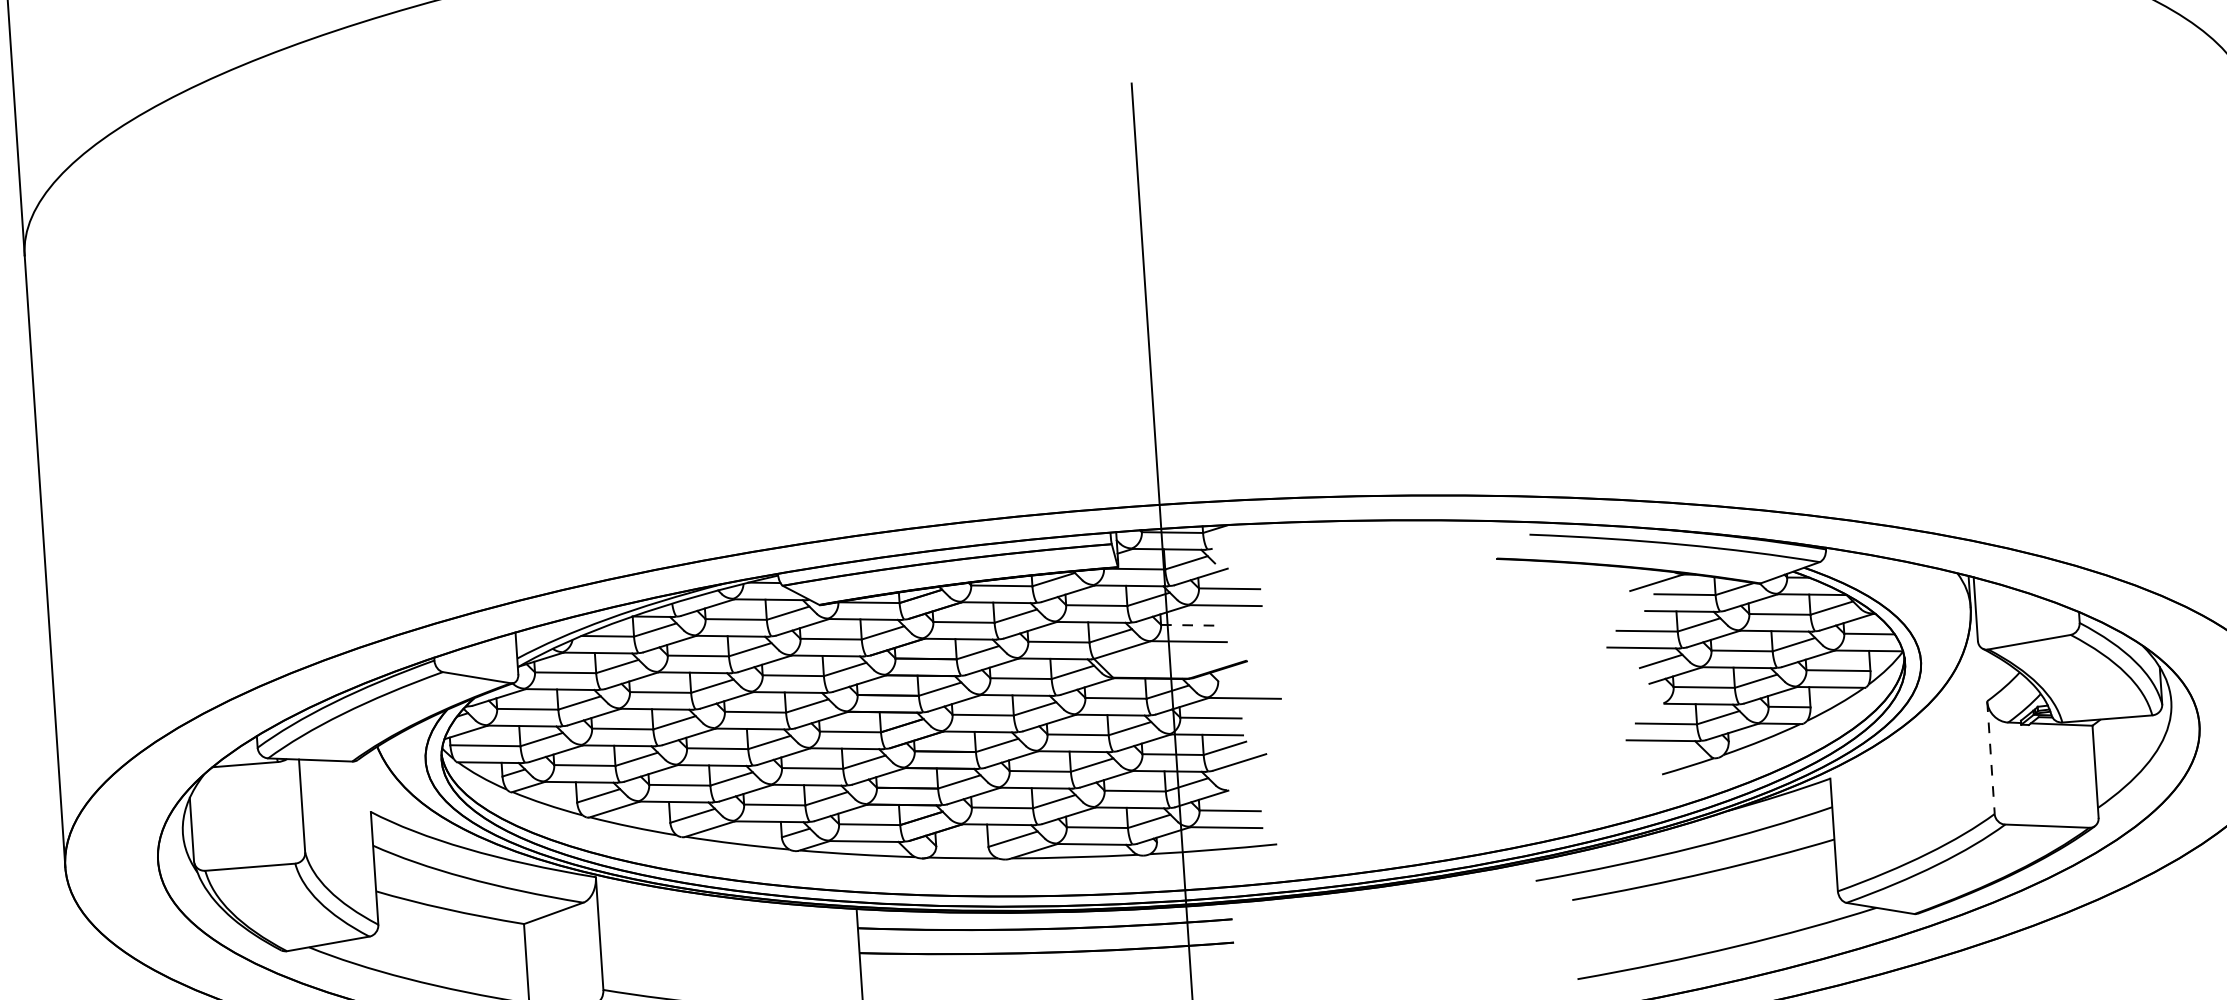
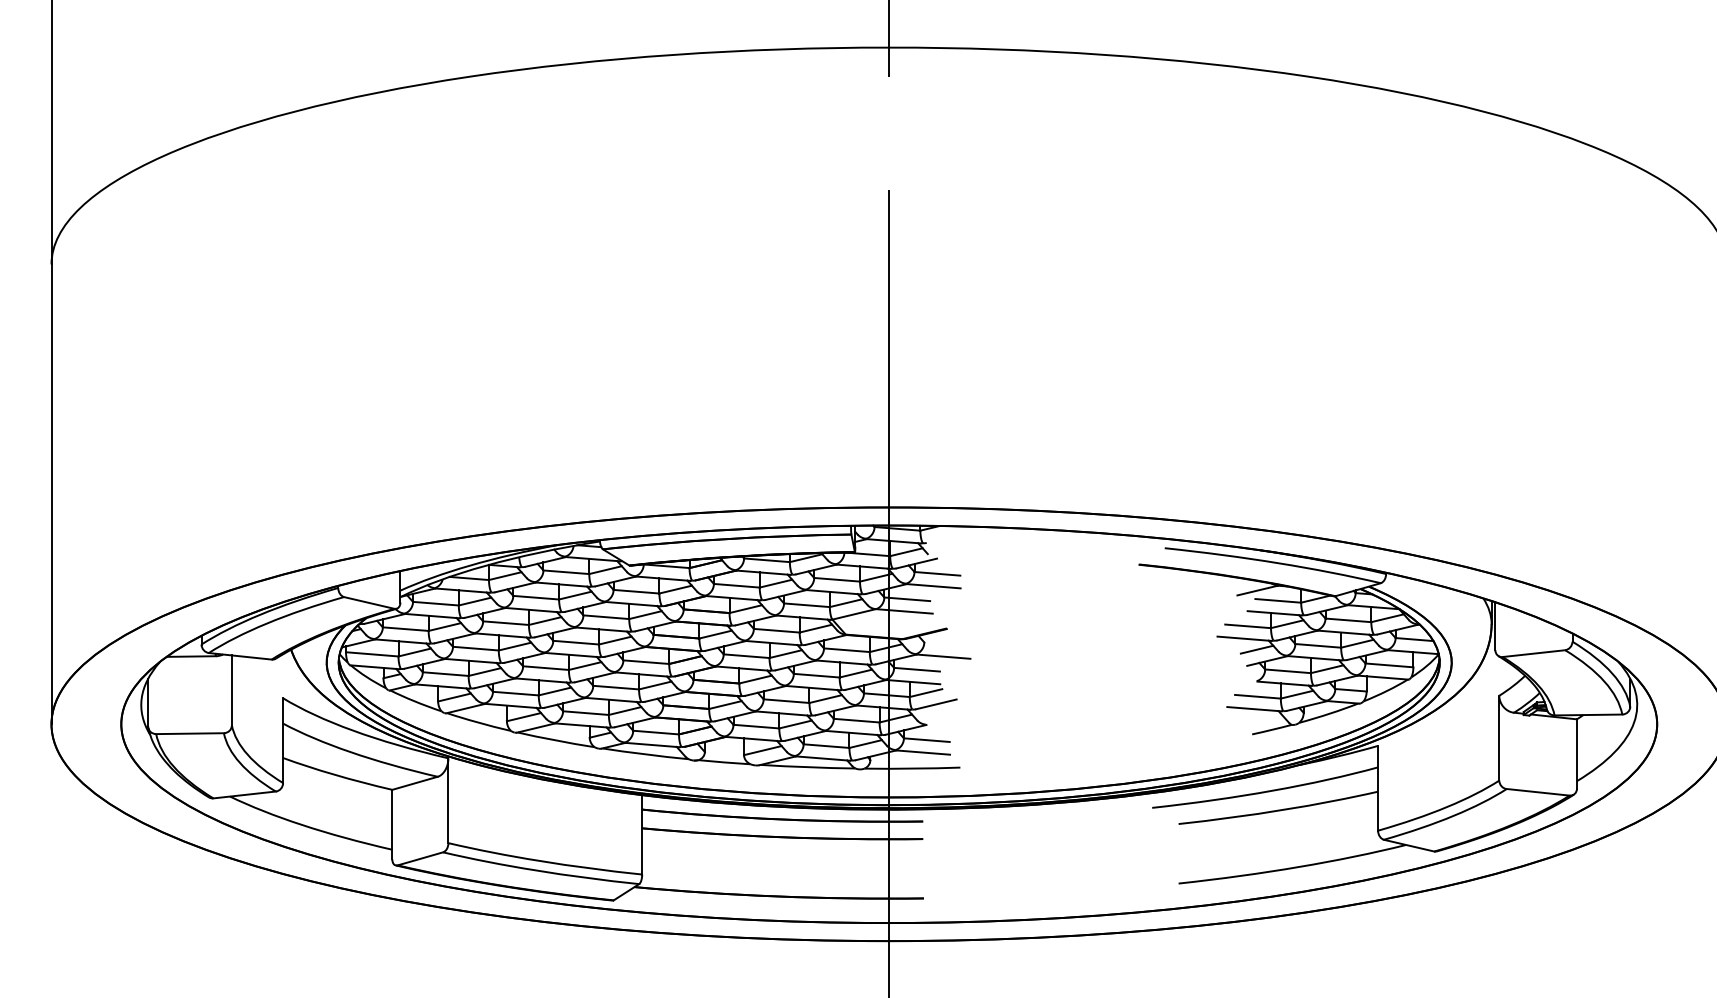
line: (1192, 625) -> (907, 599), dashed -> solid
line: (1991, 758) -> (1499, 738), dashed -> solid

